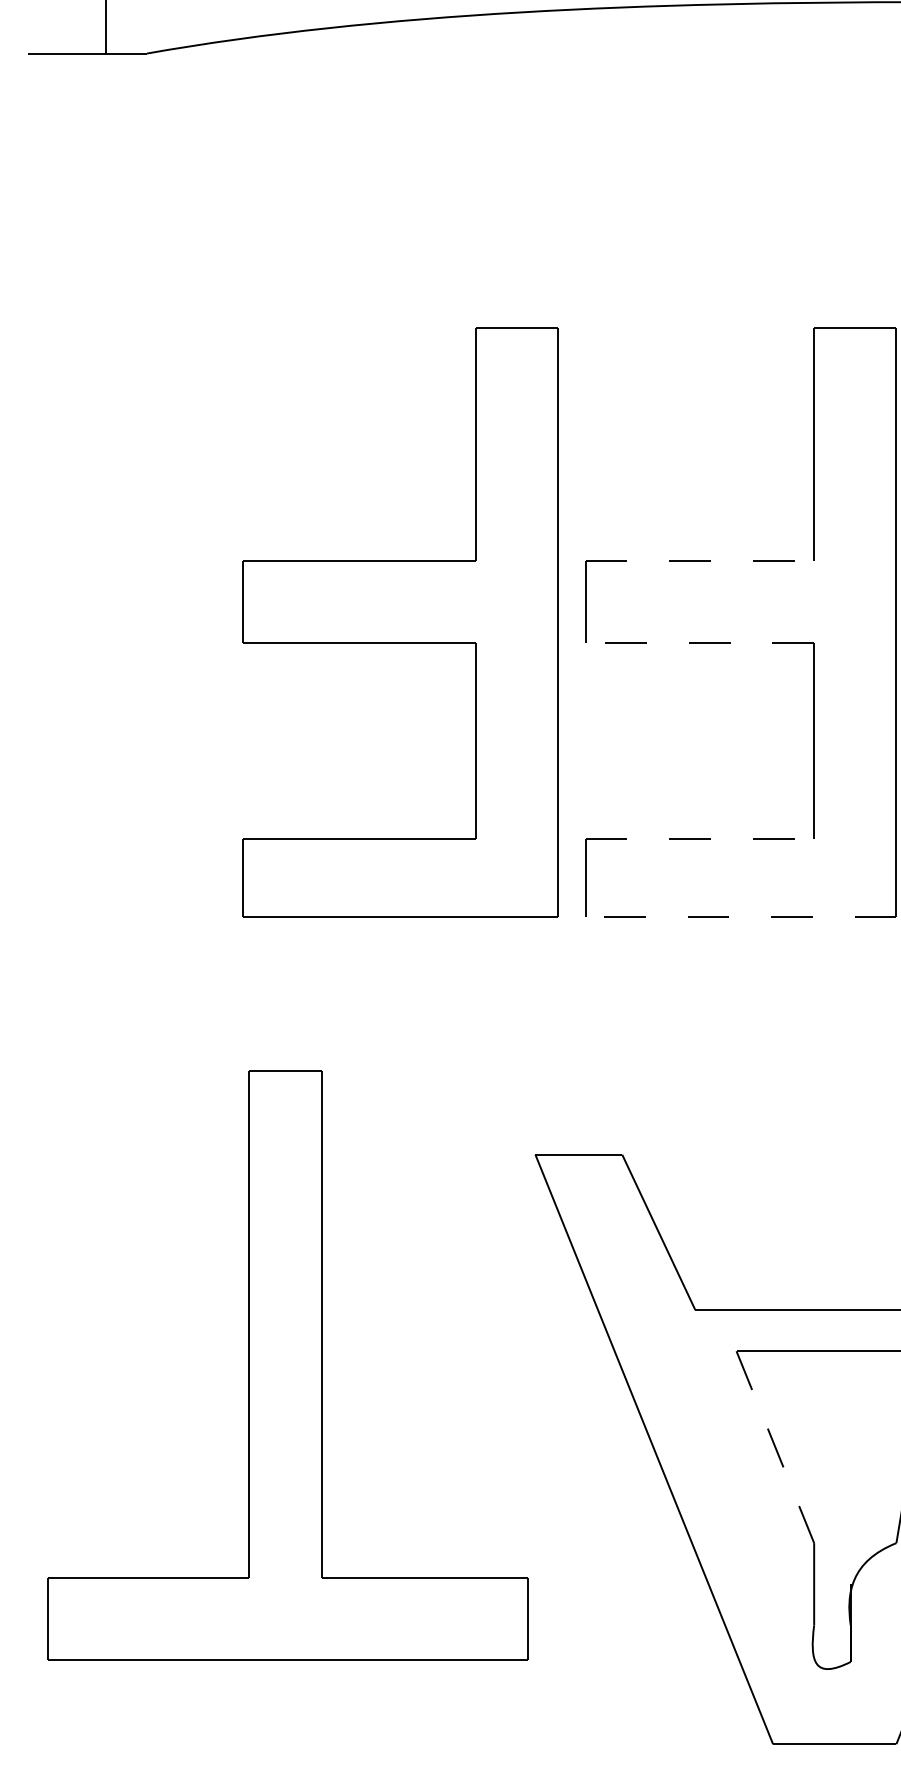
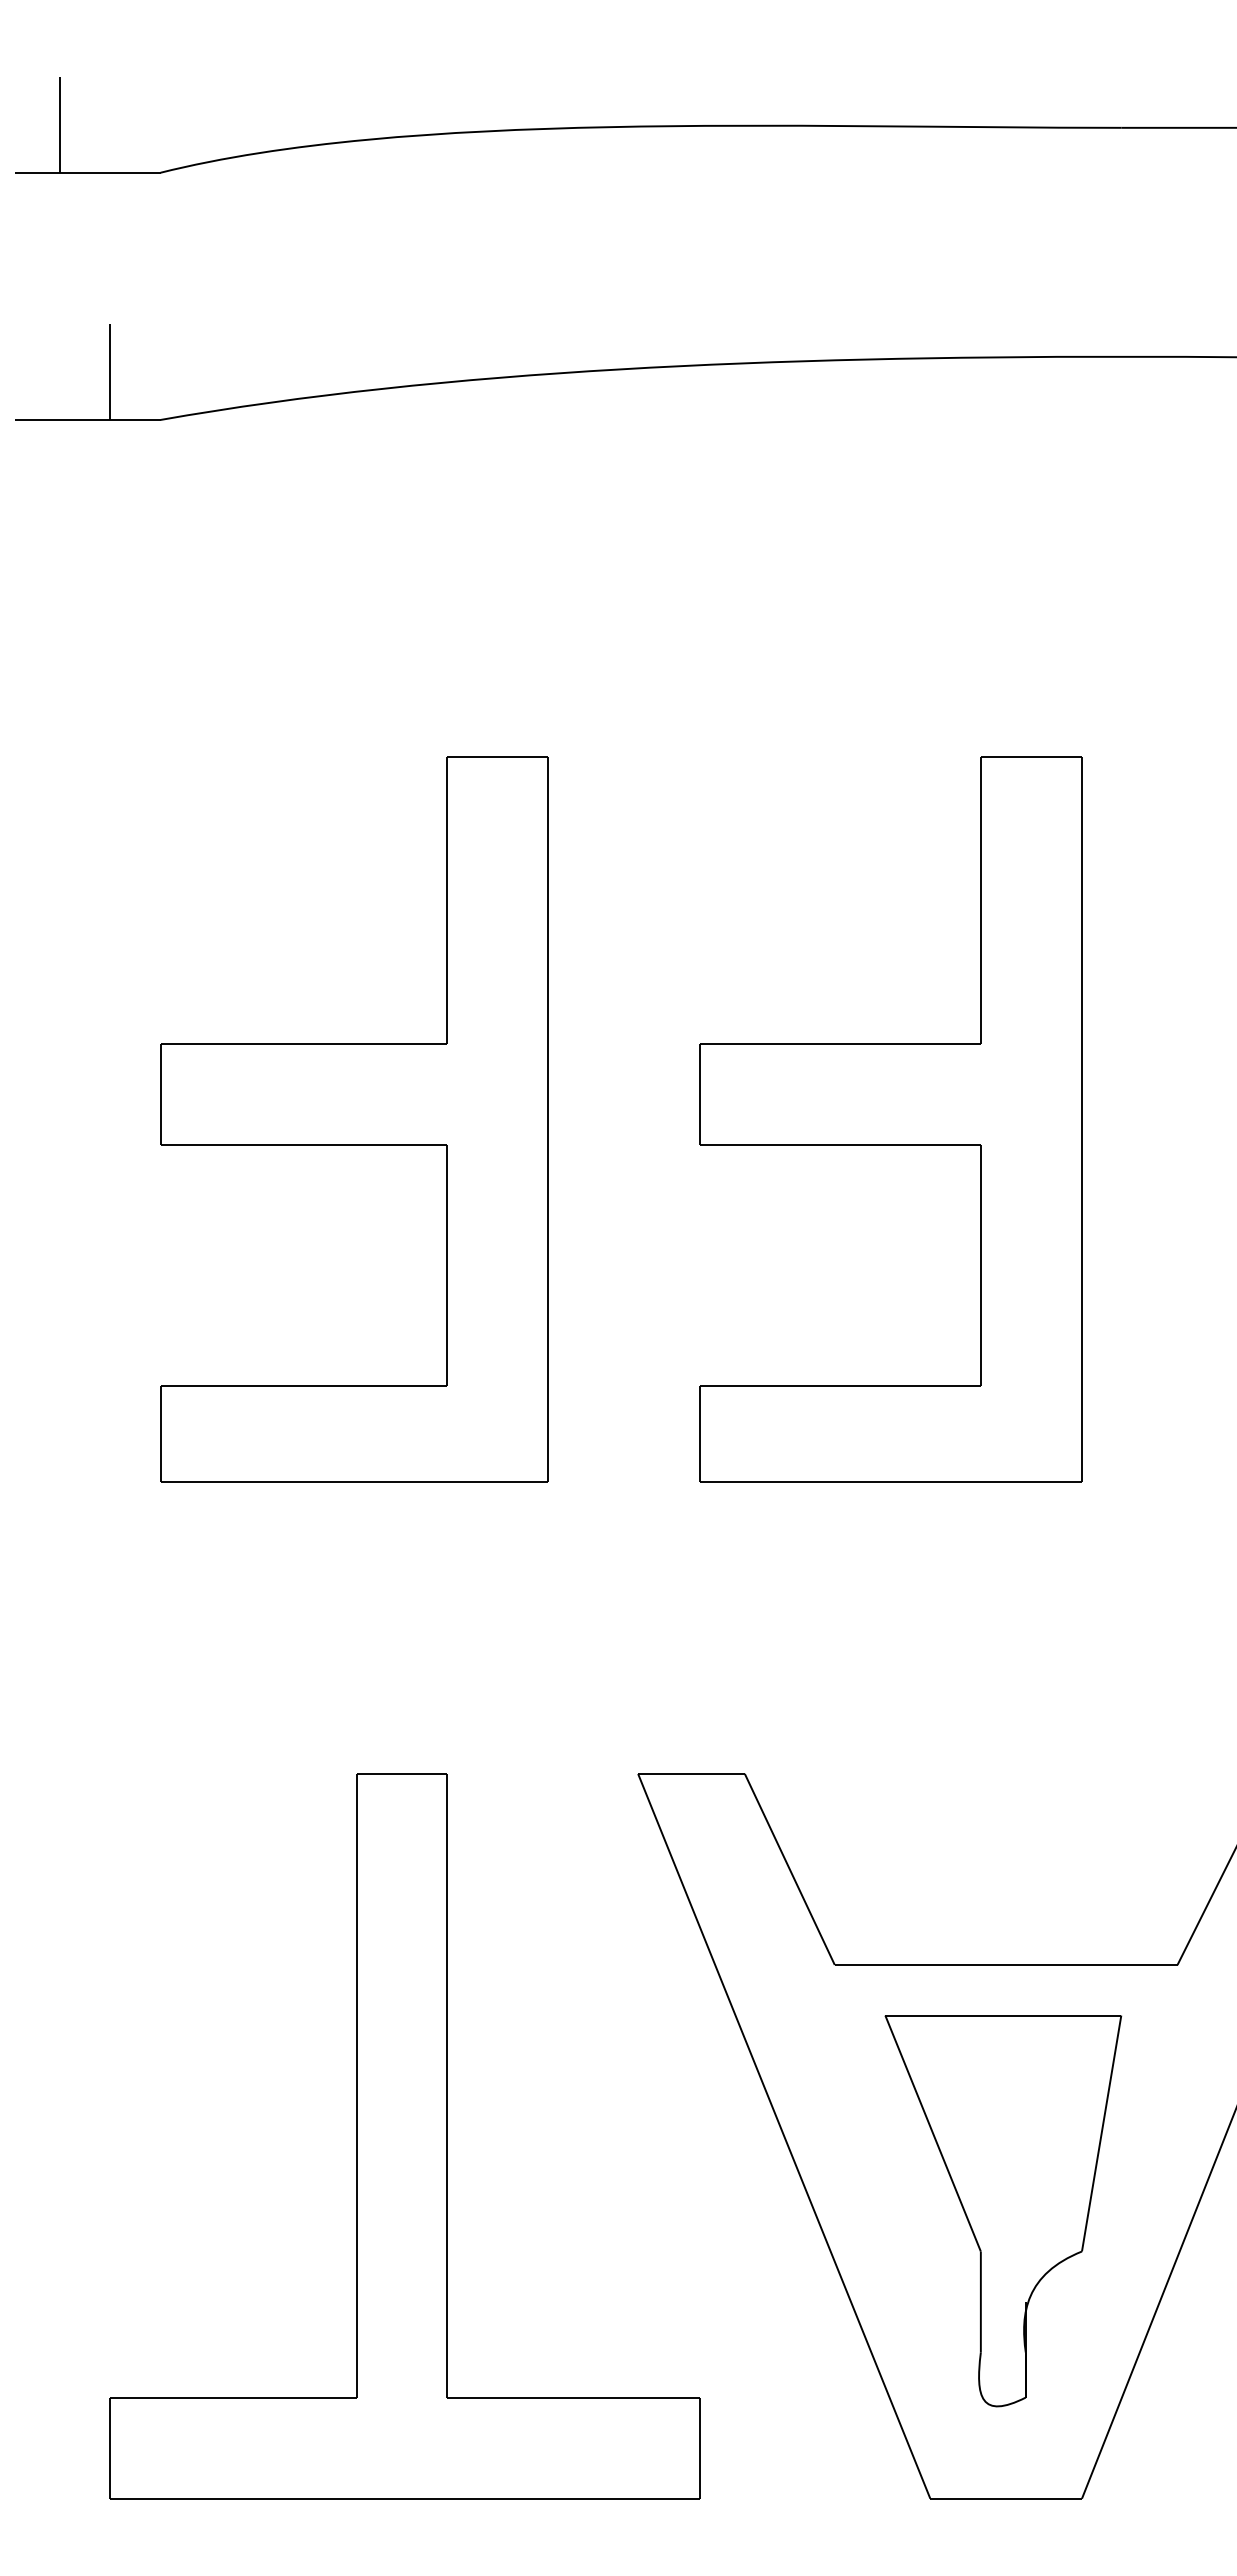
line: (700, 560) -> (840, 1043), dashed -> solid
part: (400, 622) -> (354, 1119), moved
line: (699, 642) -> (839, 1144), dashed -> solid
line: (700, 839) -> (840, 1386), dashed -> solid
line: (740, 916) -> (890, 1481), dashed -> solid
part: (287, 1365) -> (404, 2136), moved
line: (775, 1447) -> (933, 2134), dashed -> solid

